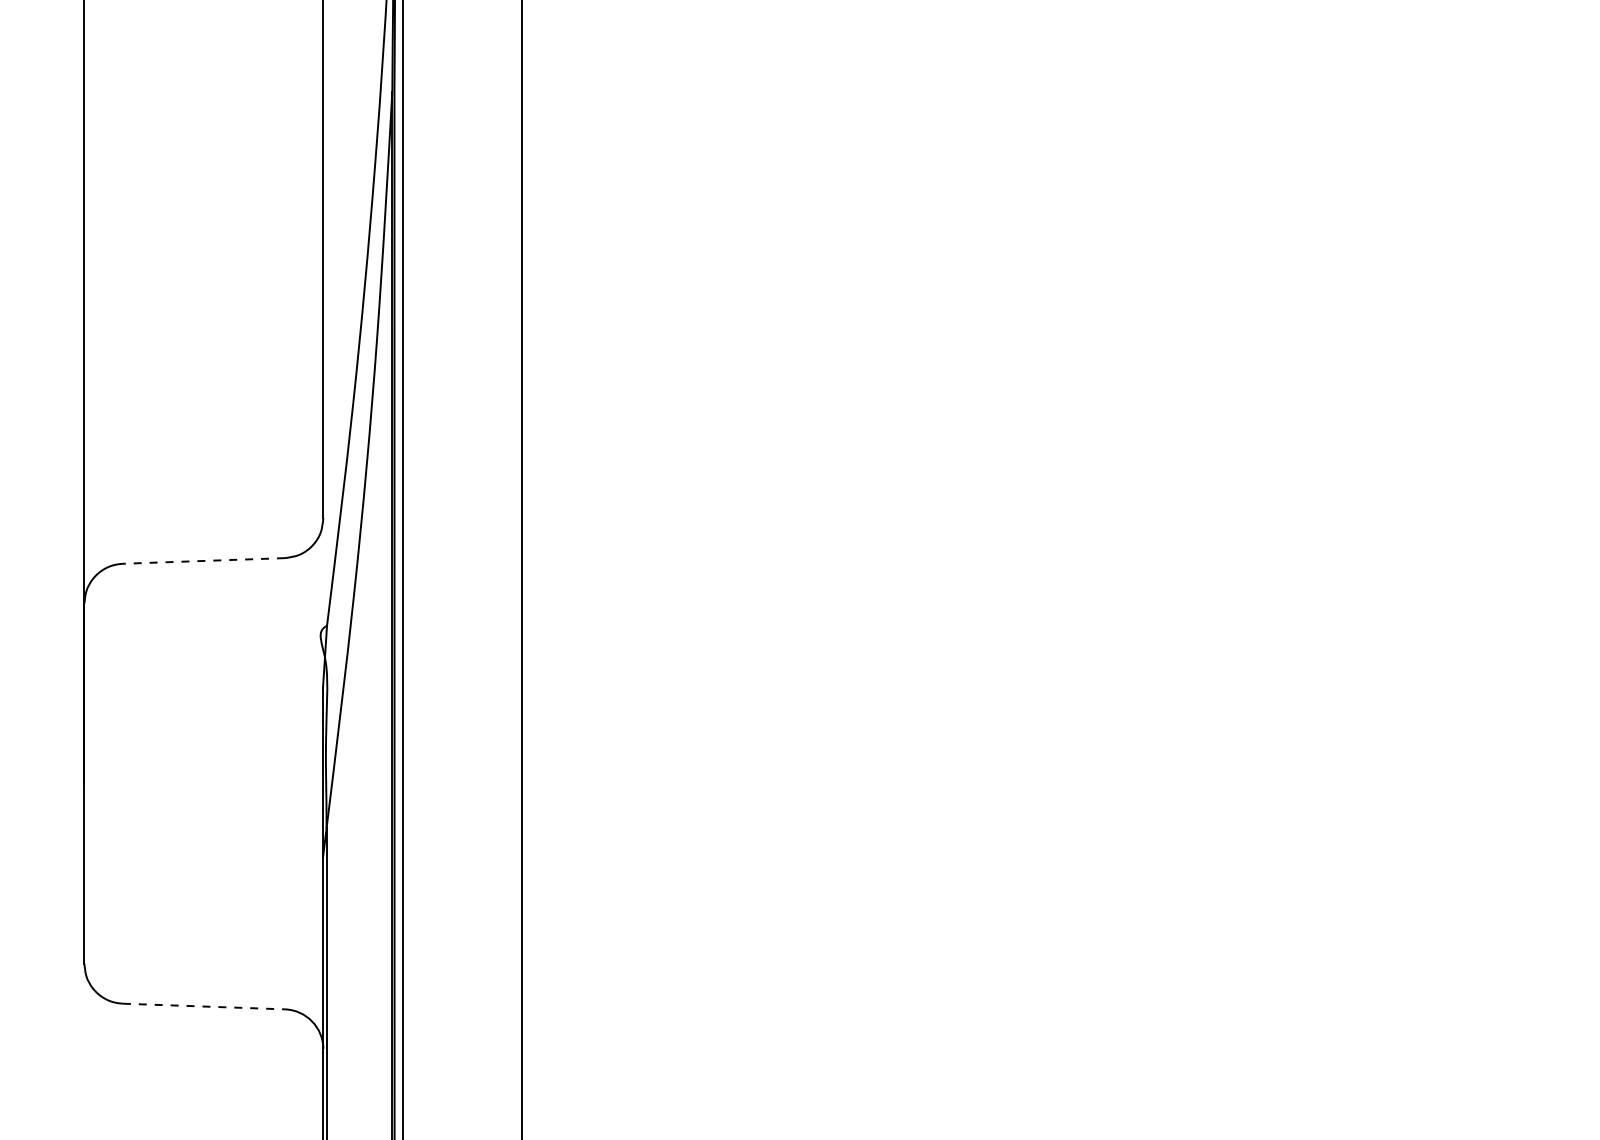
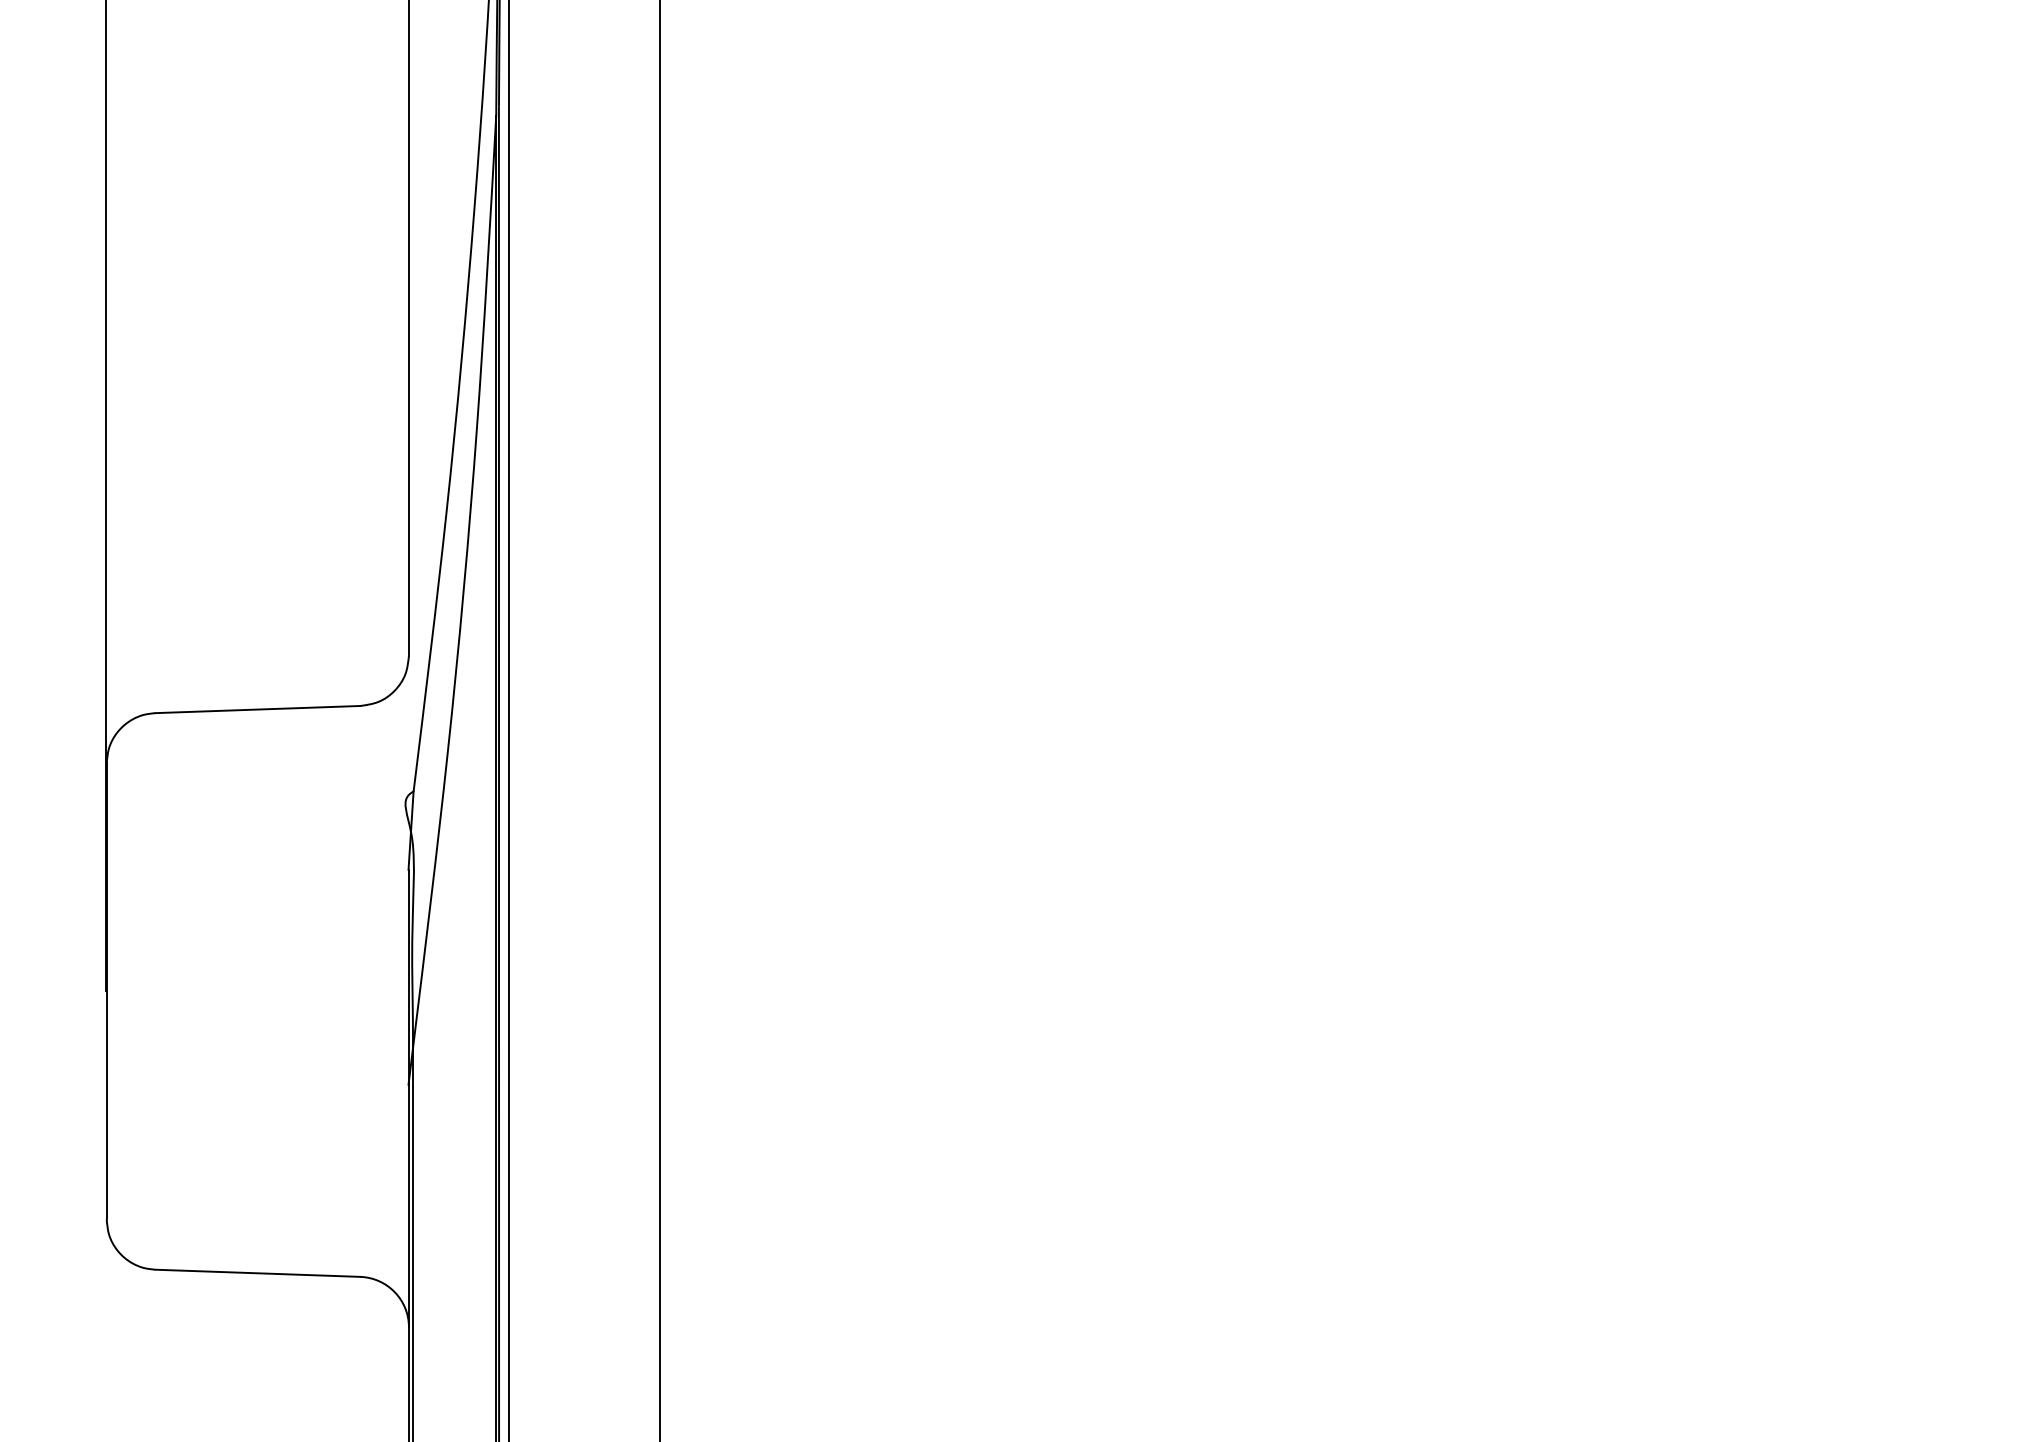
line: (203, 560) -> (257, 708), dashed -> solid
line: (204, 1006) -> (258, 1273), dashed -> solid

